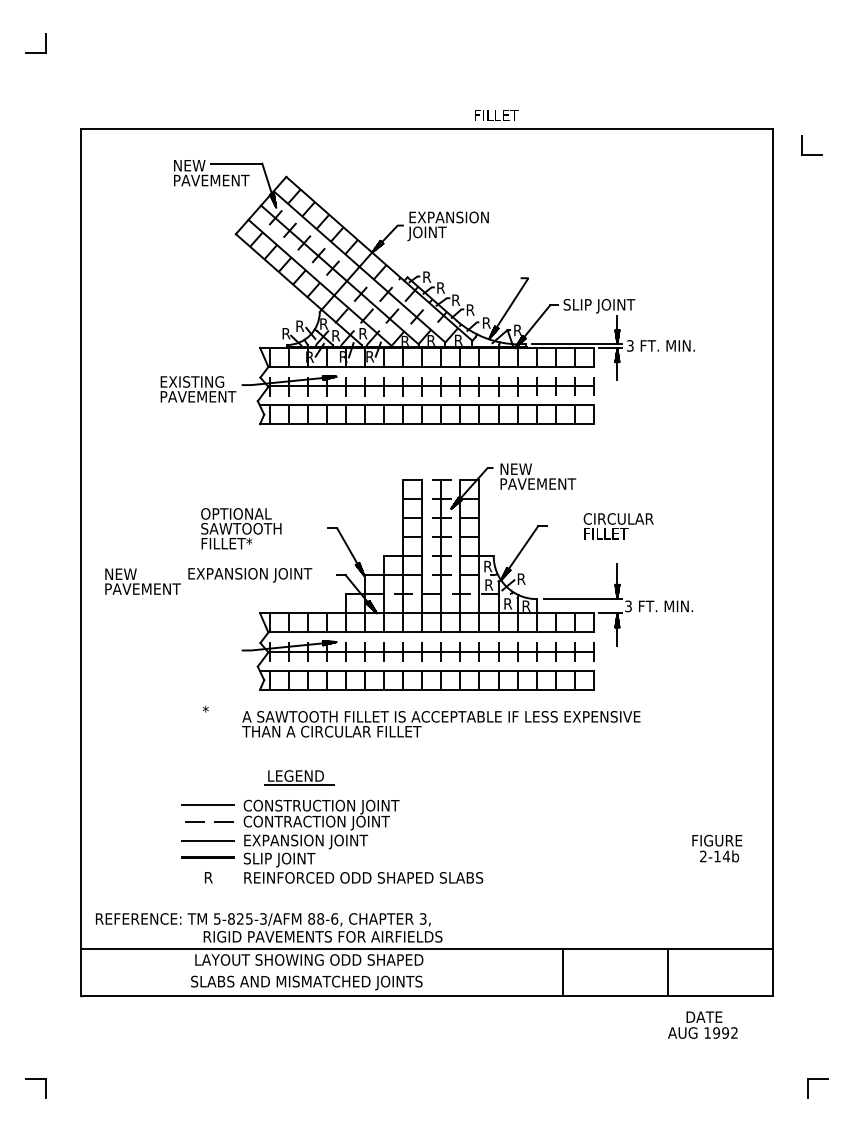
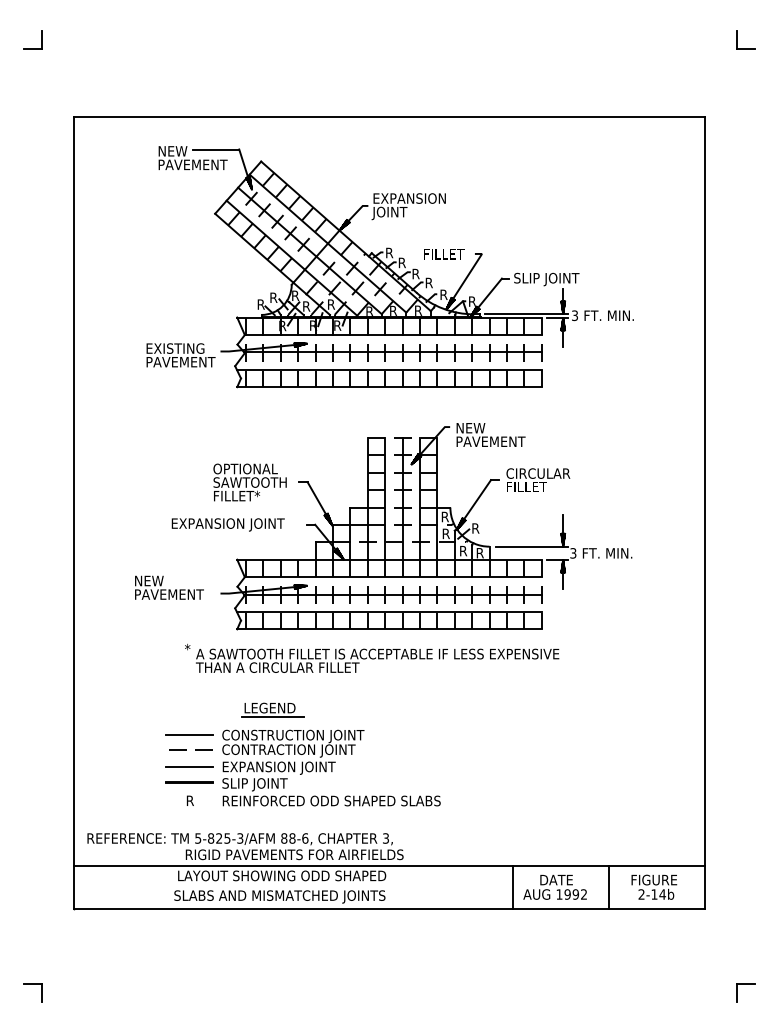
text: (497, 115) -> (444, 254), moved
part: (801, 145) -> (737, 39), moved
text: (618, 525) -> (538, 479), moved
text: (240, 528) -> (249, 482), moved
text: (143, 581) -> (169, 587), moved
text: (441, 723) -> (377, 660), moved
text: (717, 847) -> (654, 886), moved
text: (702, 1024) -> (554, 886), moved

